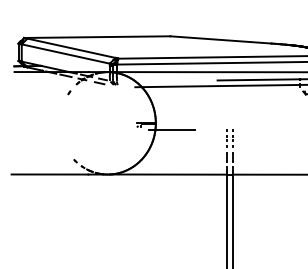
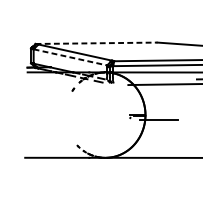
line: (97, 37) -> (96, 43), solid -> dashed
line: (66, 54) -> (70, 57), solid -> dashed

